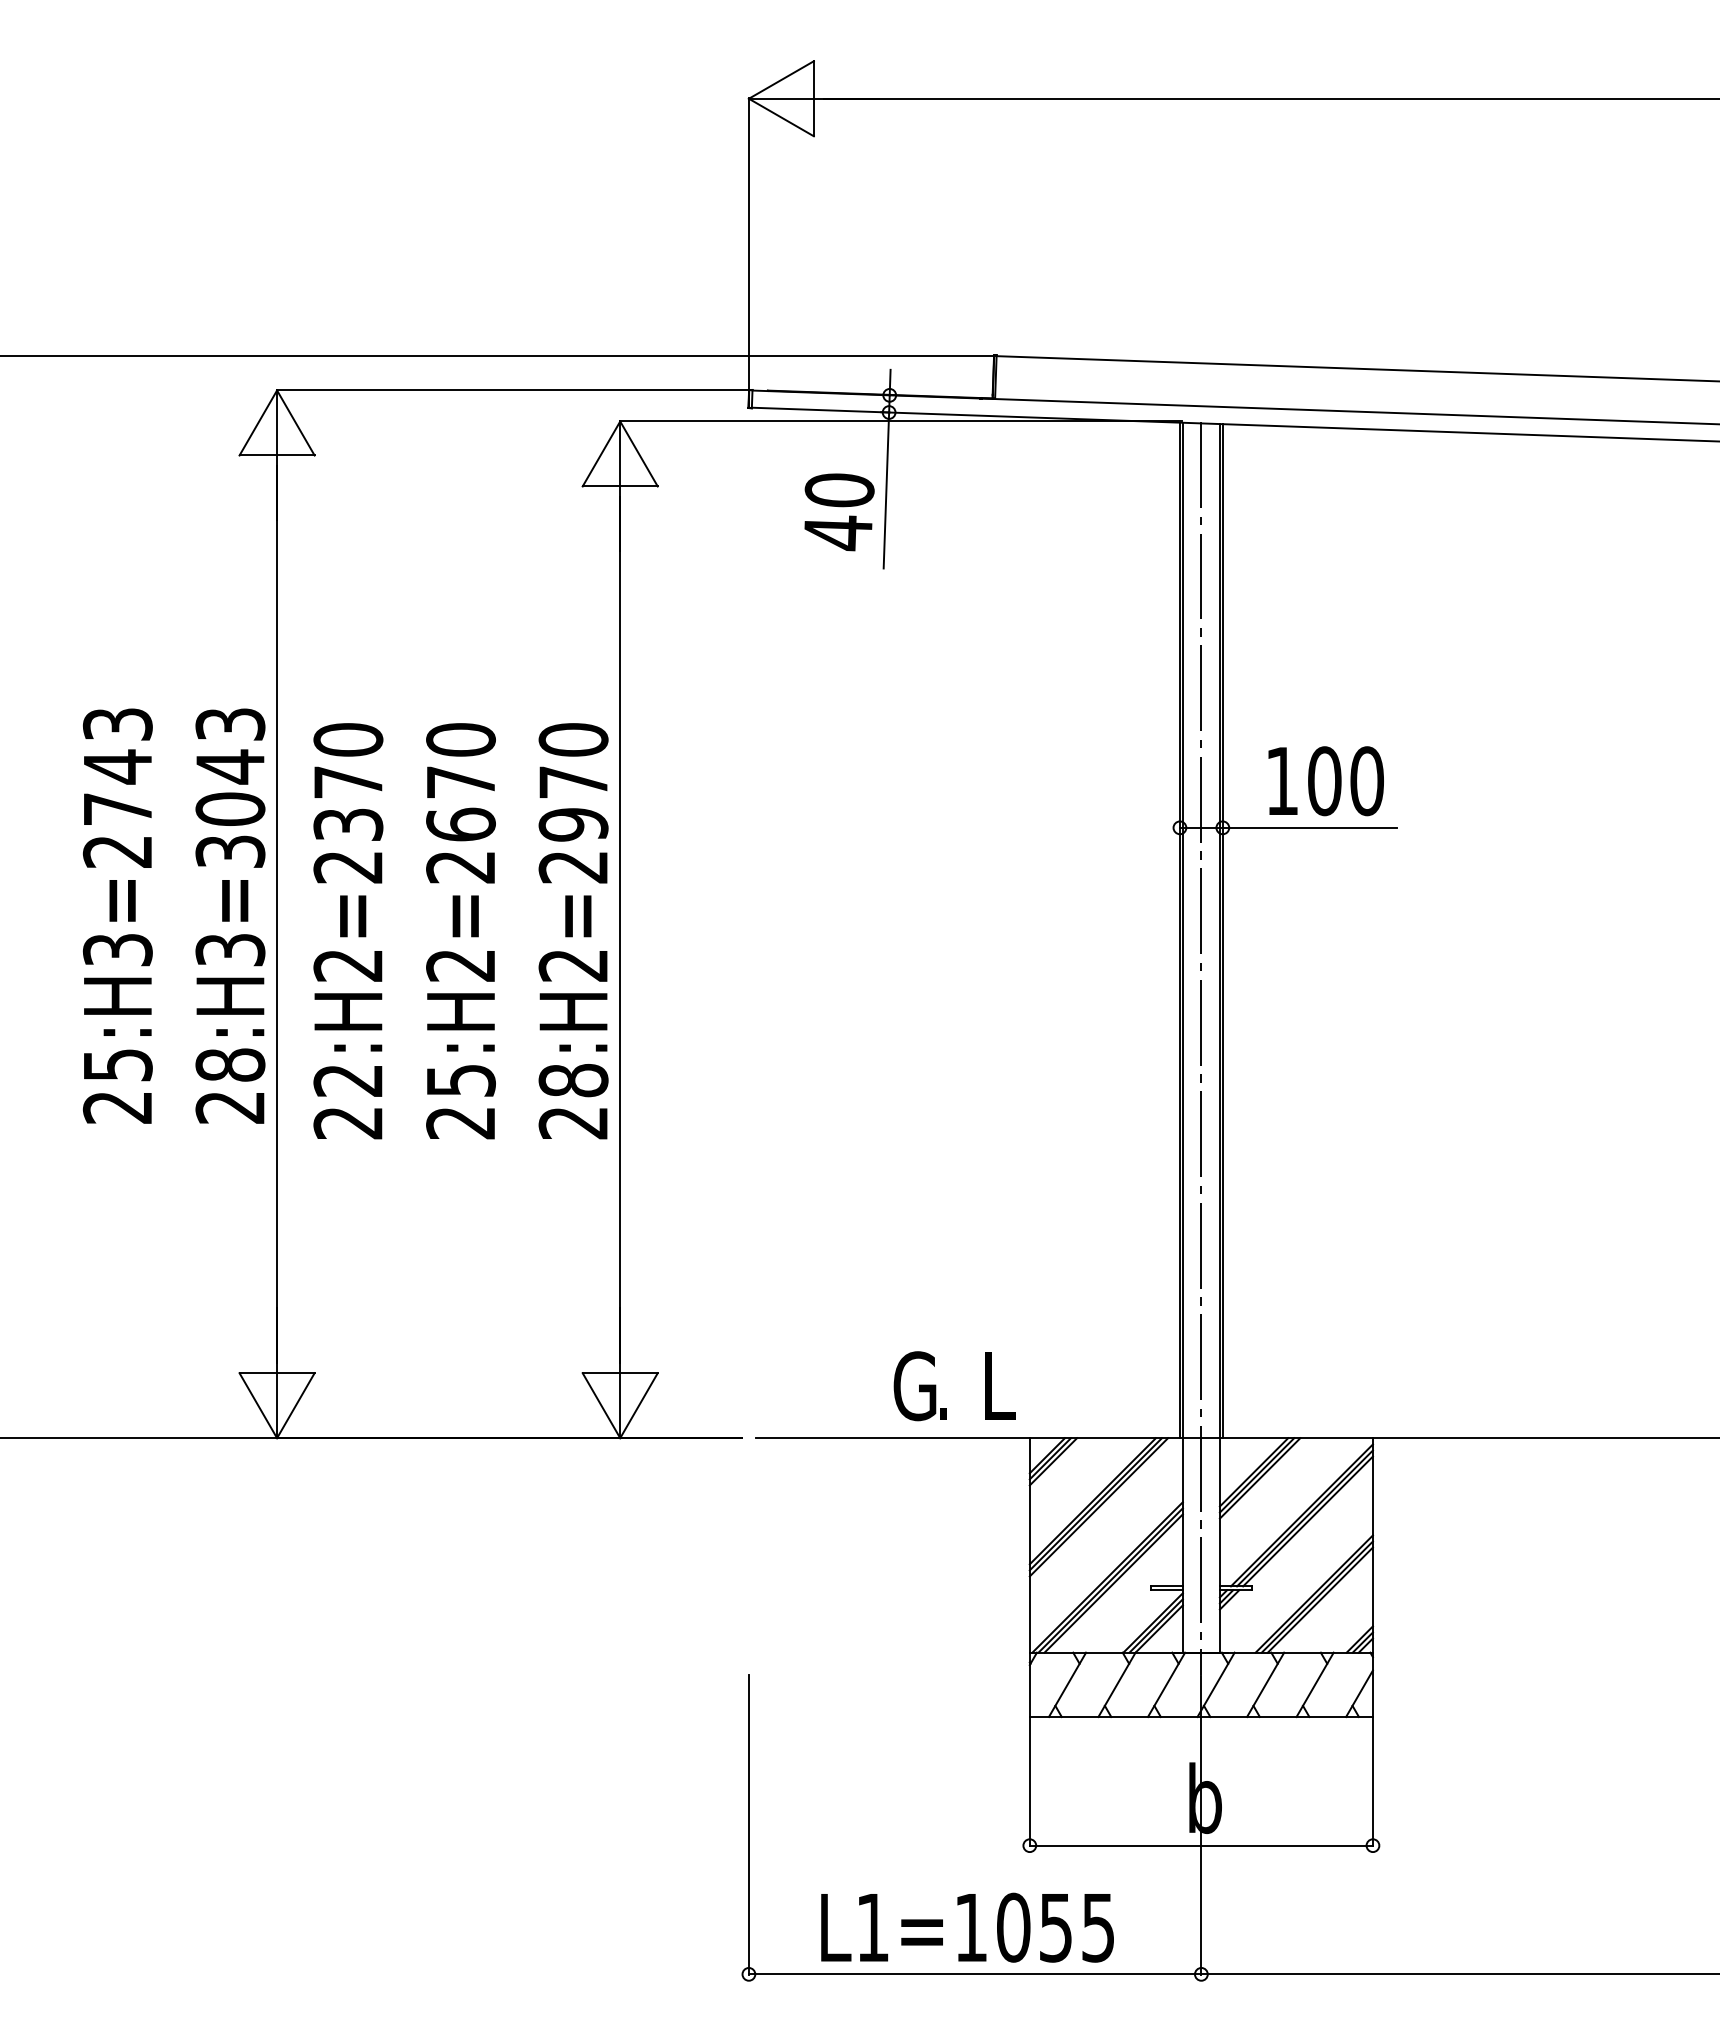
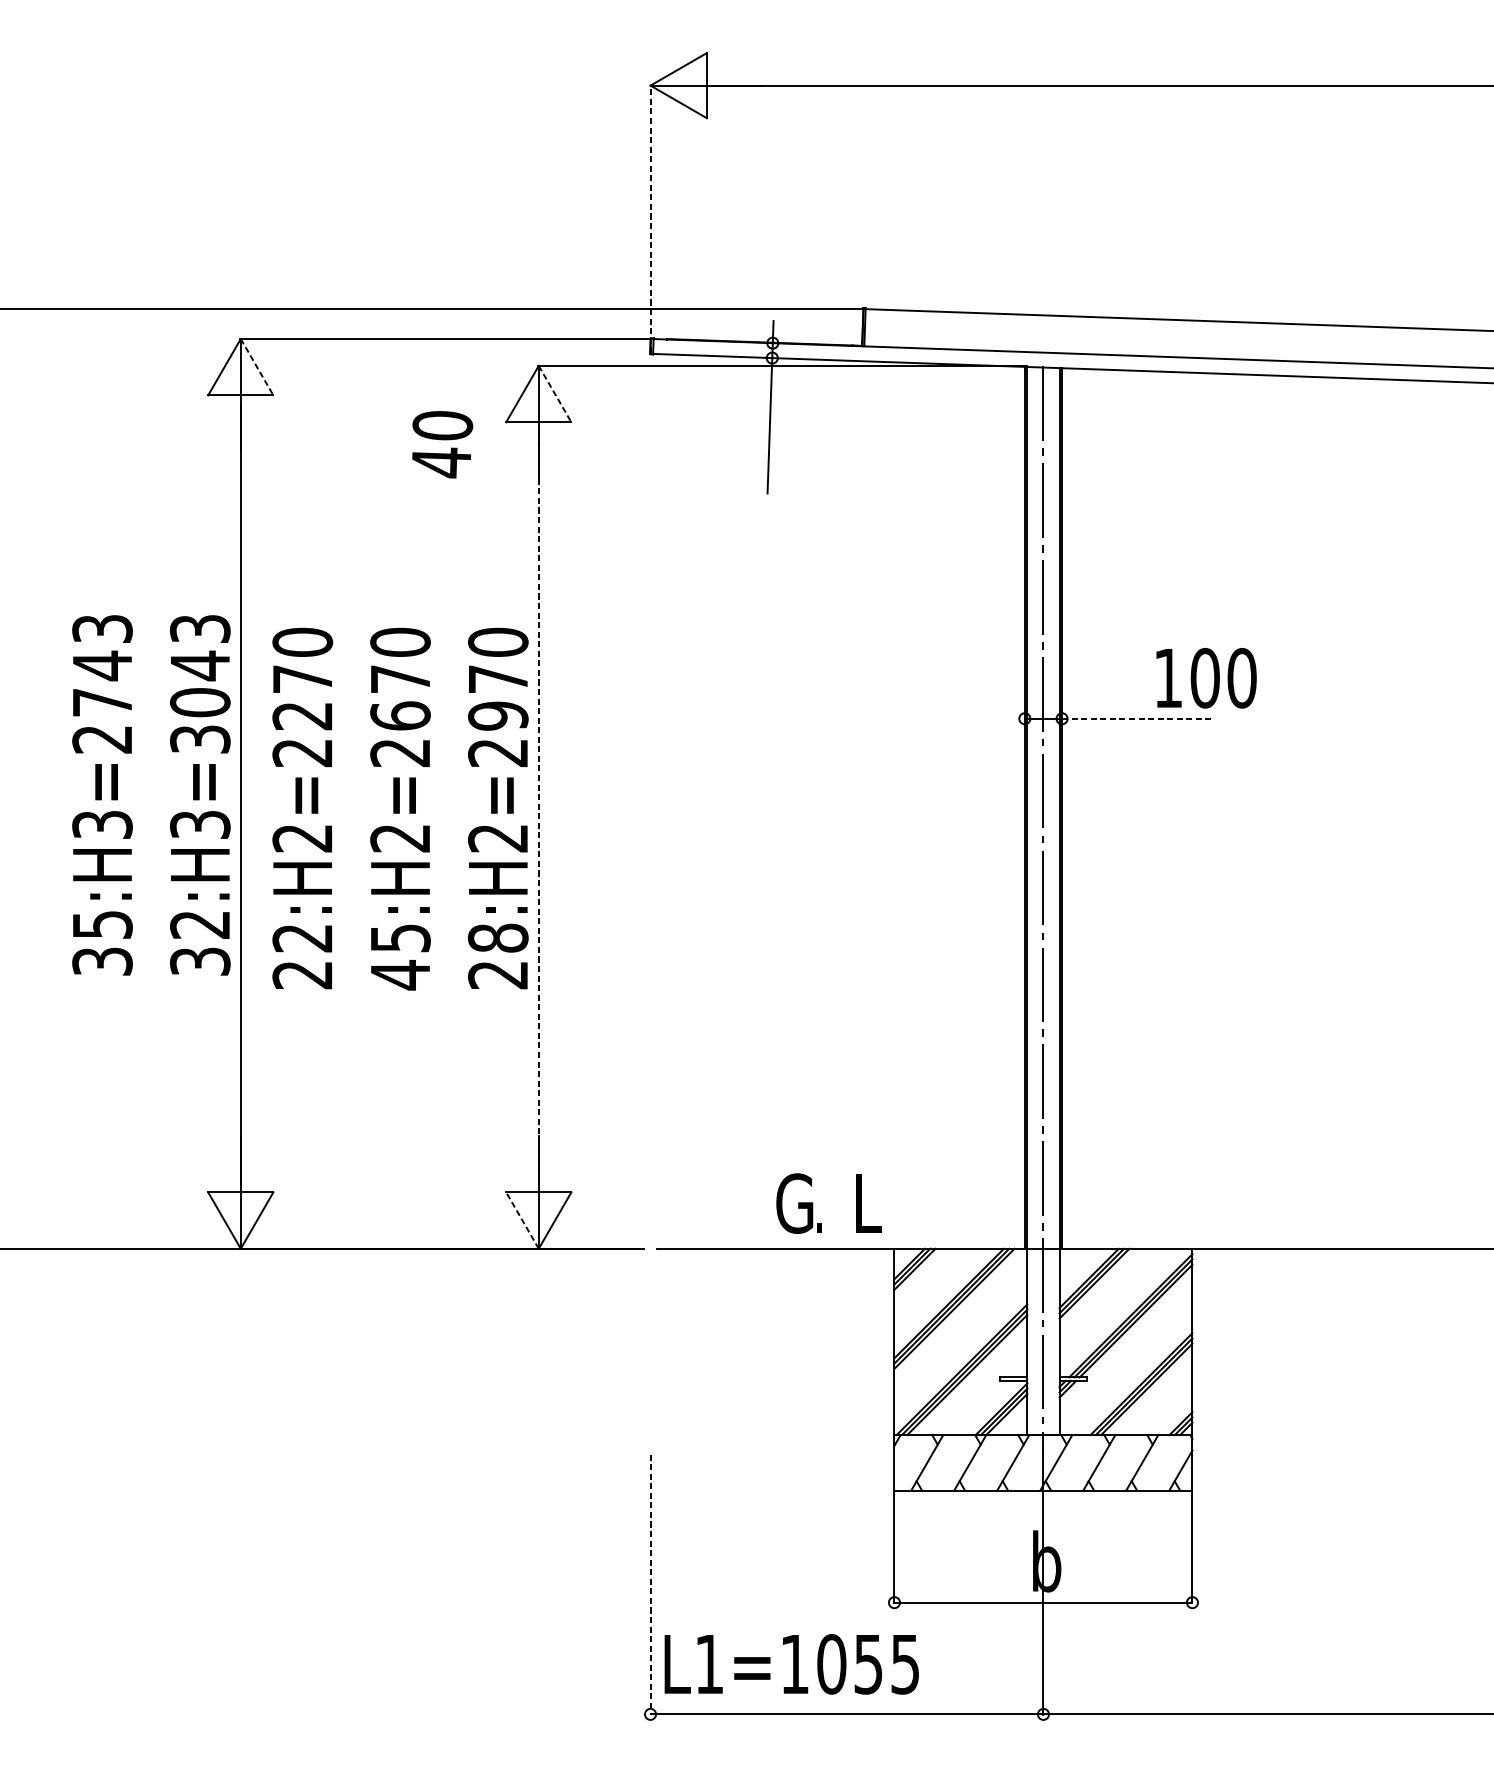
line: (748, 252) -> (650, 219), solid -> dashed
line: (295, 422) -> (256, 366), solid -> dashed
line: (639, 453) -> (555, 393), solid -> dashed
text: (839, 512) -> (442, 444), moved
text: (1325, 781) -> (1205, 678), moved
text: (348, 824) -> (302, 715), 22:H2=2370 -> 22:H2=2270
line: (1309, 827) -> (1137, 718), solid -> dashed
line: (620, 930) -> (539, 807), solid -> dashed
text: (230, 1085) -> (200, 942), 28:H3=3043 -> 32:H3=3043
text: (117, 1107) -> (102, 961), 25:H3=2743 -> 35:H3=2743
text: (460, 1122) -> (400, 974), 25:H2=2670 -> 45:H2=2670
line: (601, 1405) -> (522, 1220), solid -> dashed
line: (748, 1824) -> (650, 1584), solid -> dashed
text: (967, 1927) -> (791, 1664), moved

